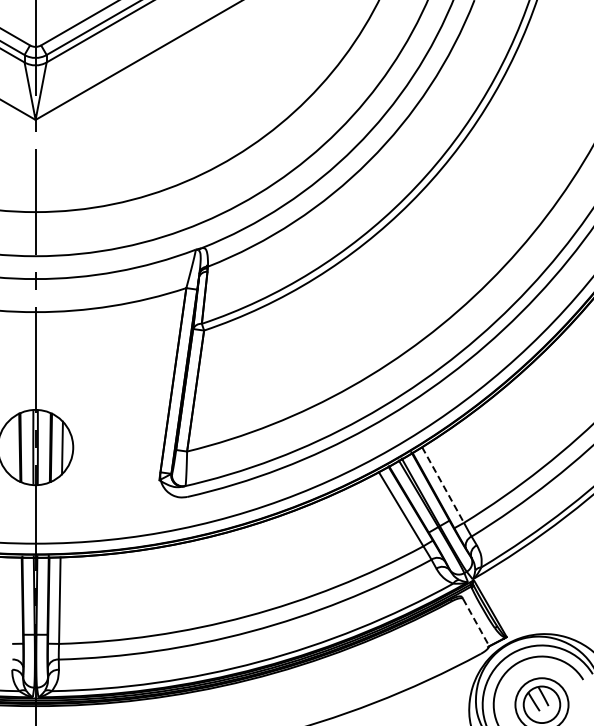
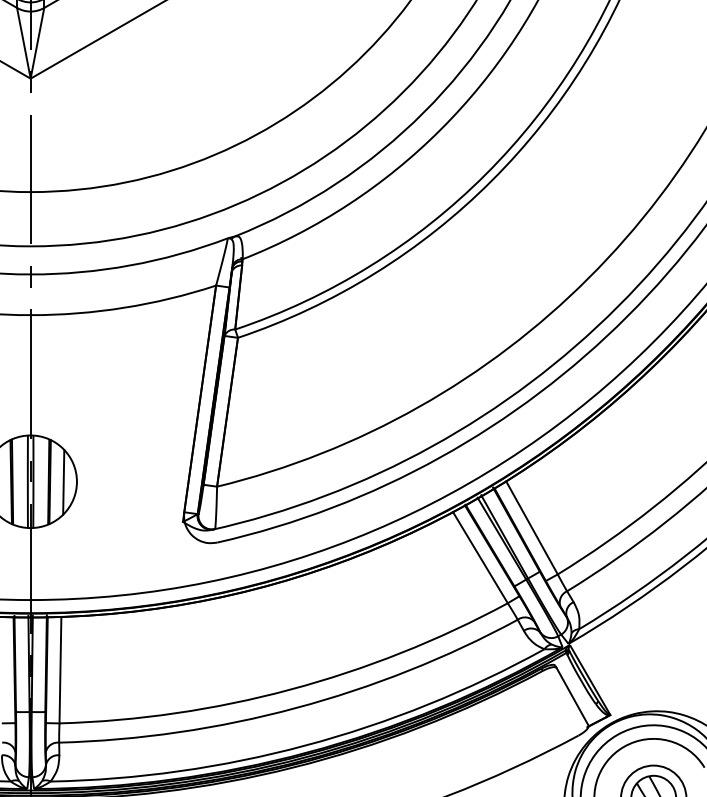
line: (443, 485) -> (532, 528), dashed -> solid
line: (476, 622) -> (573, 697), dashed -> solid

